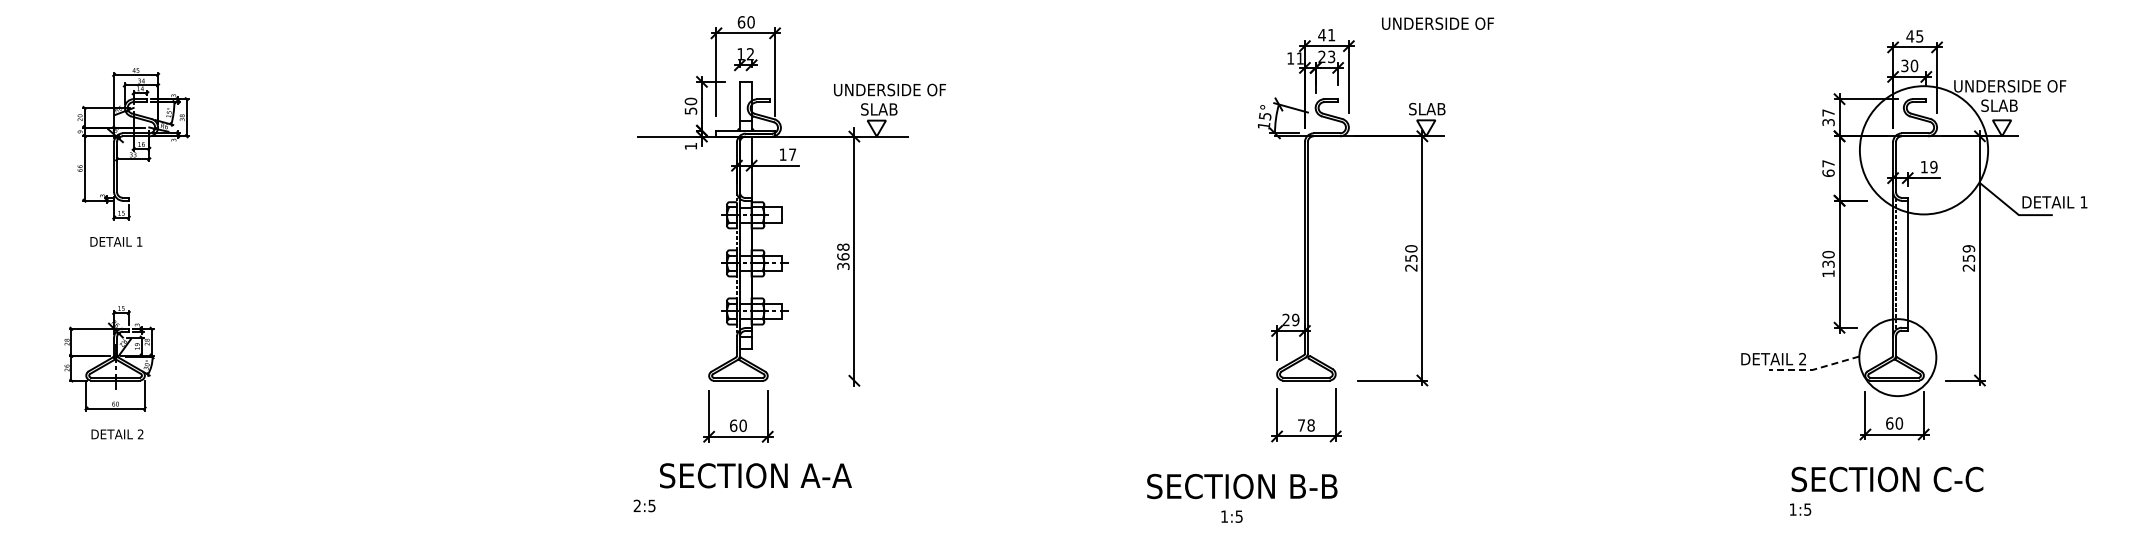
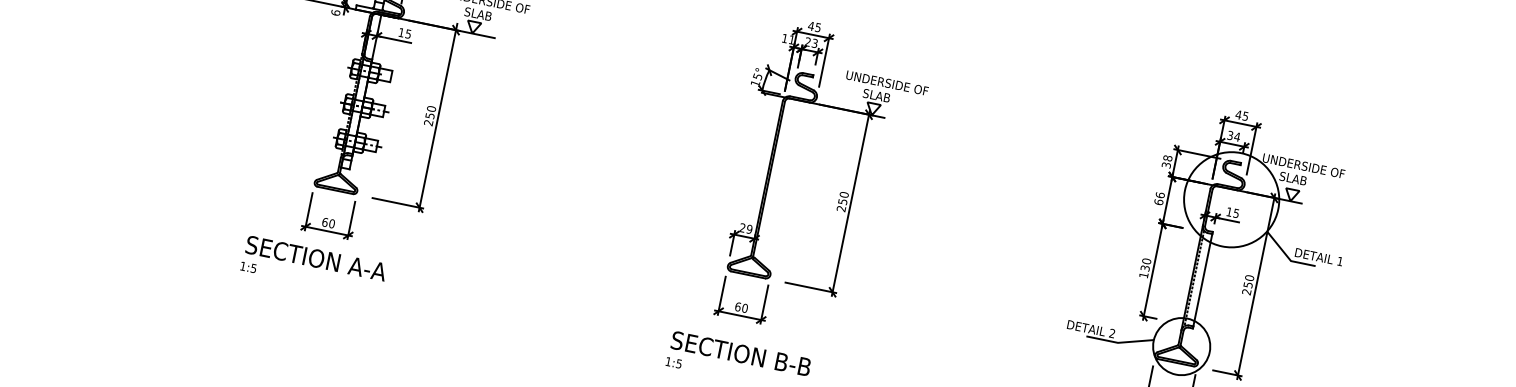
text: (1437, 23) -> (887, 82), moved
text: (1331, 35) -> (818, 27), 41 -> 45
text: (1914, 65) -> (1237, 136), 30 -> 34
text: (1828, 112) -> (1167, 158), 37 -> 38
text: (690, 145) -> (335, 12), 1 -> 6
text: (792, 154) -> (408, 33), 17 -> 15
text: (1828, 163) -> (1160, 195), 67 -> 66
text: (1933, 166) -> (1236, 212), 19 -> 15
text: (1969, 248) -> (1250, 277), 259 -> 250
text: (843, 256) -> (430, 115), 368 -> 250
line: (1814, 369) -> (1119, 342), dashed -> solid
line: (824, 380) -> (397, 203), added
text: (1305, 425) -> (740, 307), 78 -> 60
text: (755, 475) -> (316, 258), moved
text: (1242, 486) -> (741, 353), moved
text: (636, 505) -> (242, 265), 2:5 -> 1:5

